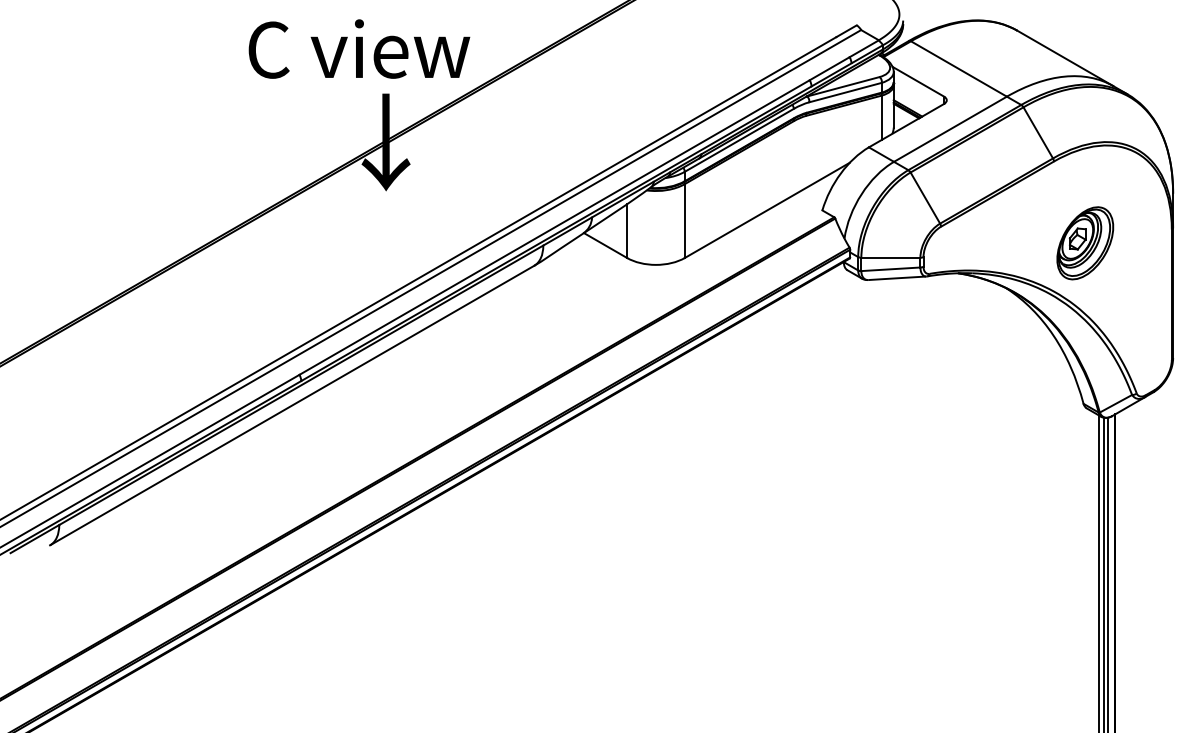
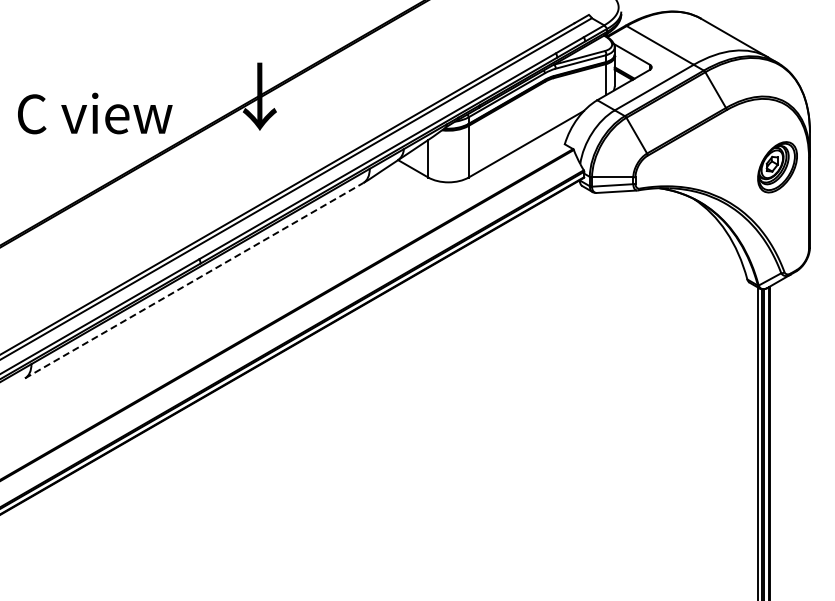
text: (359, 49) -> (95, 113), moved
part: (1085, 243) -> (777, 167), moved
line: (292, 405) -> (194, 280), solid -> dashed

